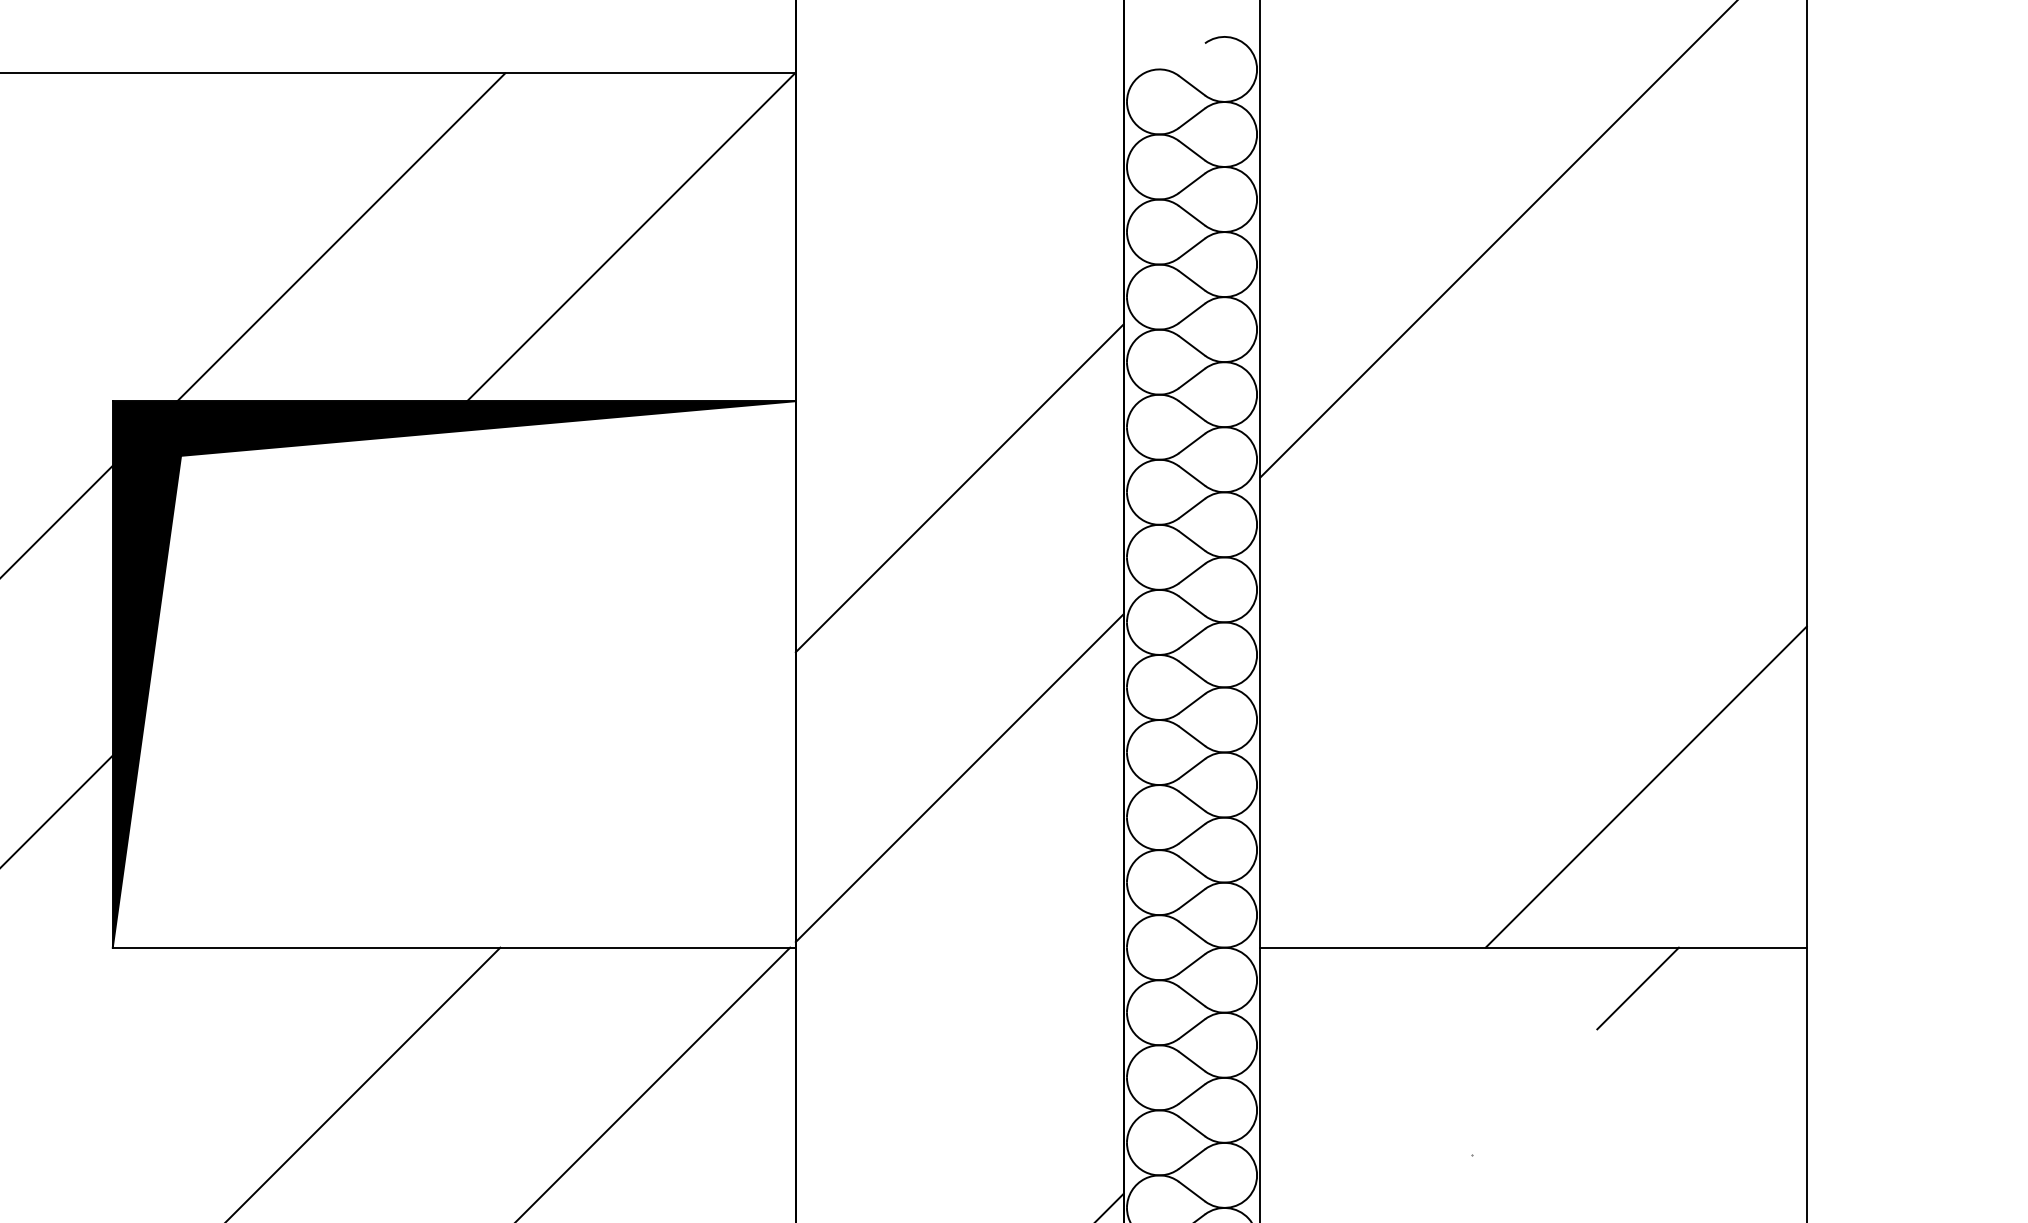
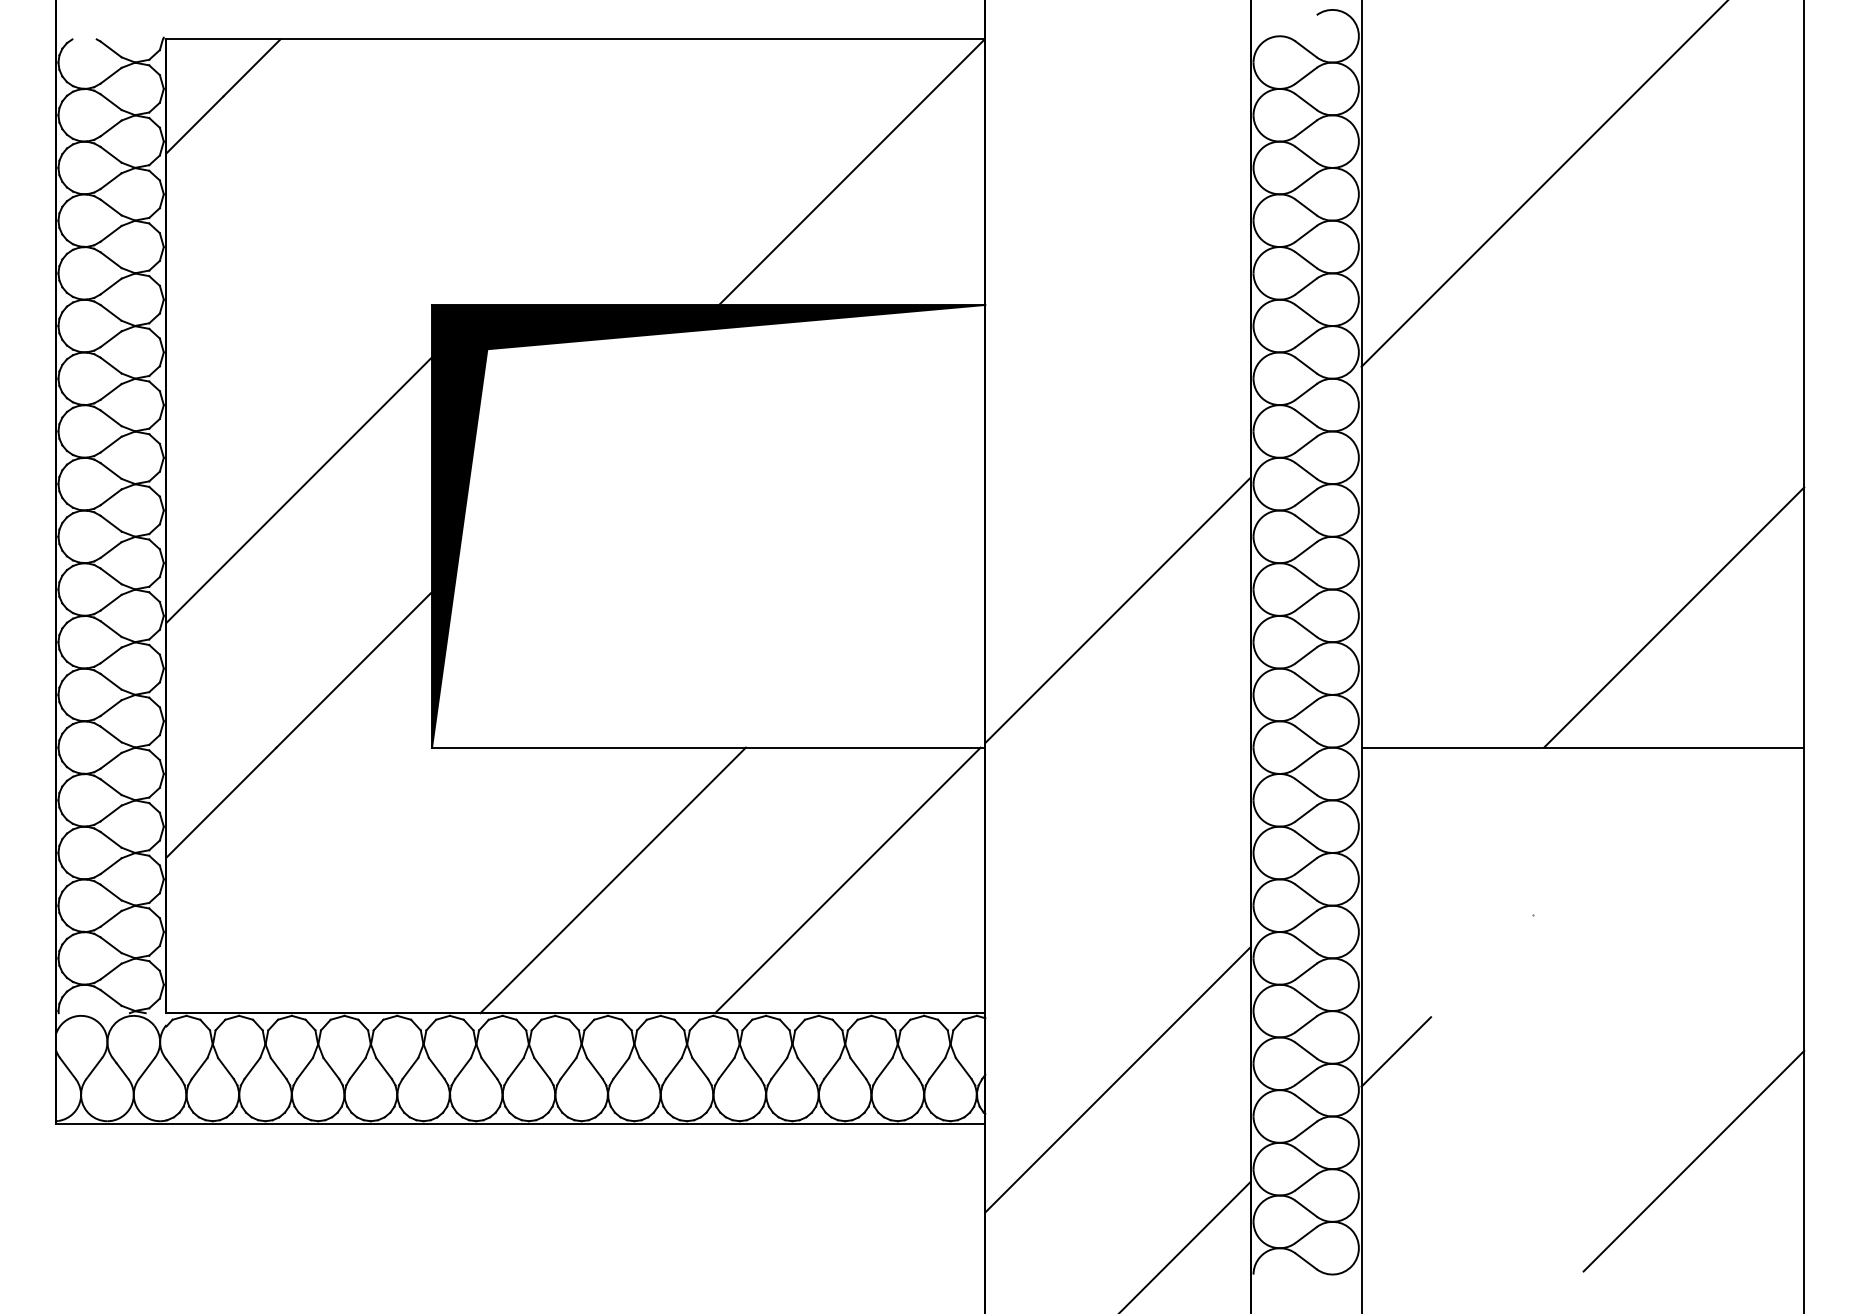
line: (340, 236) -> (616, 171), removed
line: (959, 488) -> (1117, 375), removed
line: (1638, 988) -> (1667, 780), removed

